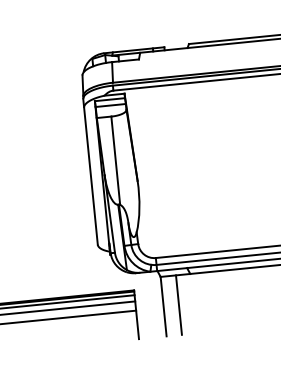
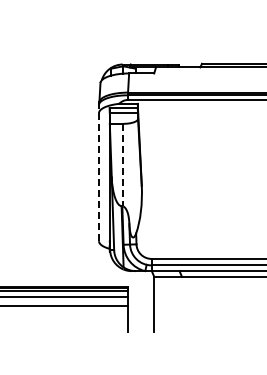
line: (115, 161) -> (123, 165), solid -> dashed
line: (90, 171) -> (99, 172), solid -> dashed
line: (178, 304) -> (168, 304), removed

